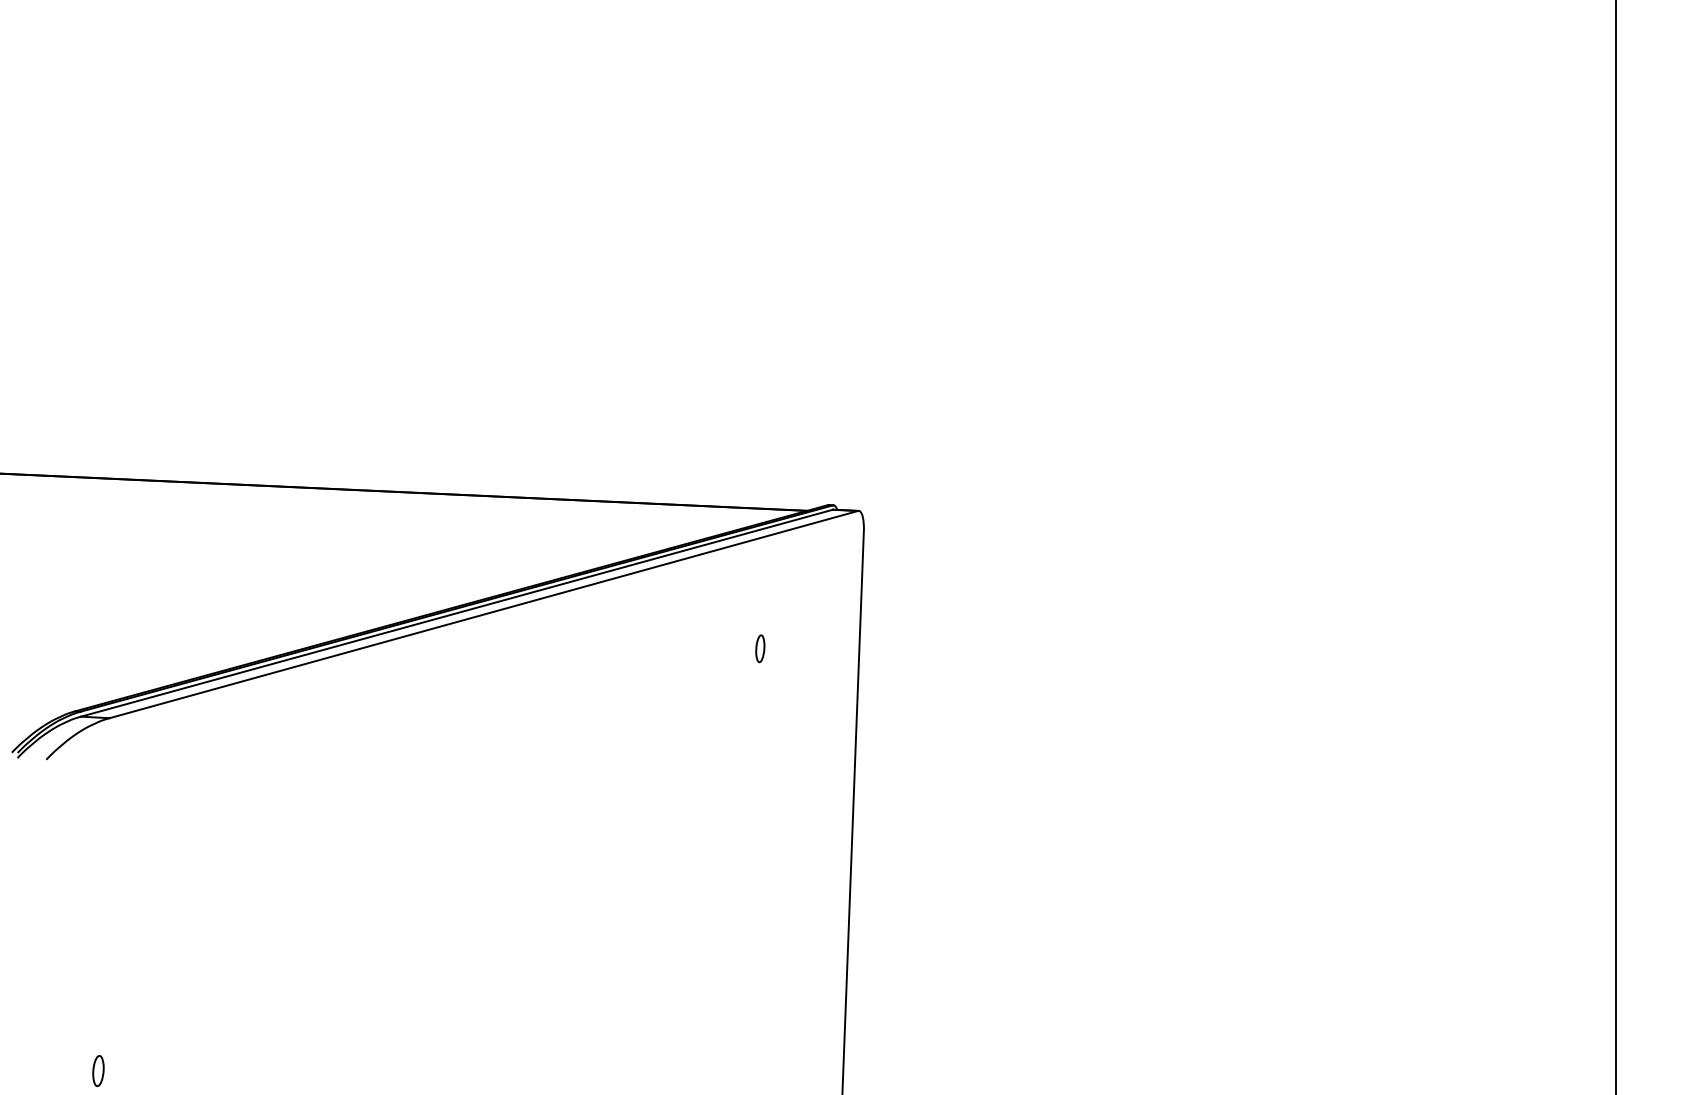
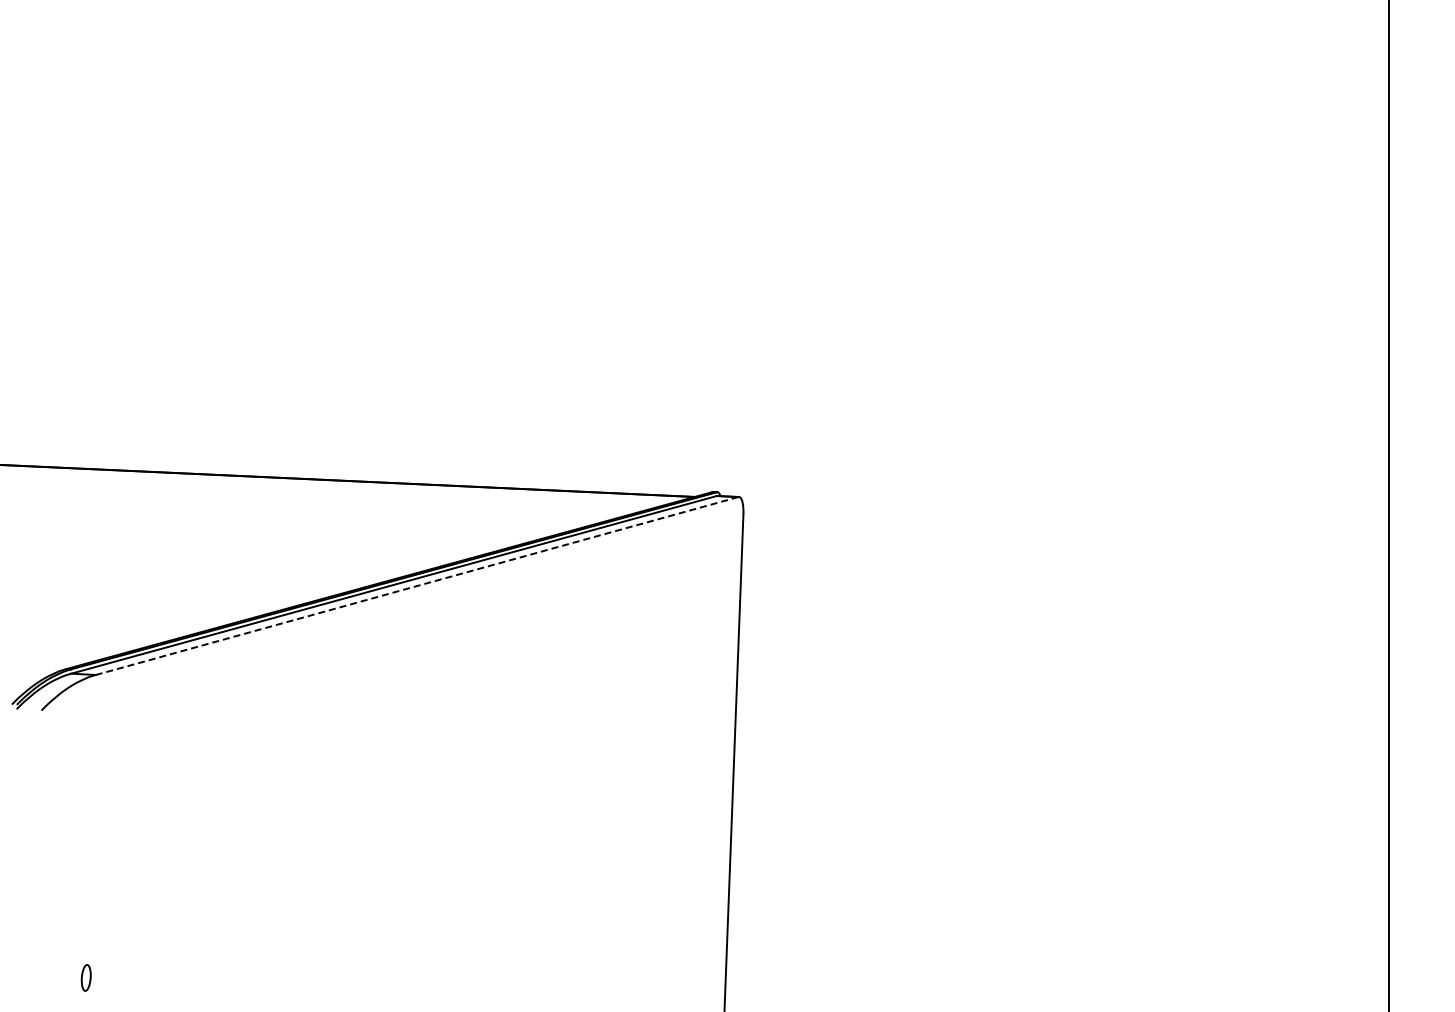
line: (483, 615) -> (416, 586), solid -> dashed
part: (760, 648) -> (654, 615), removed

